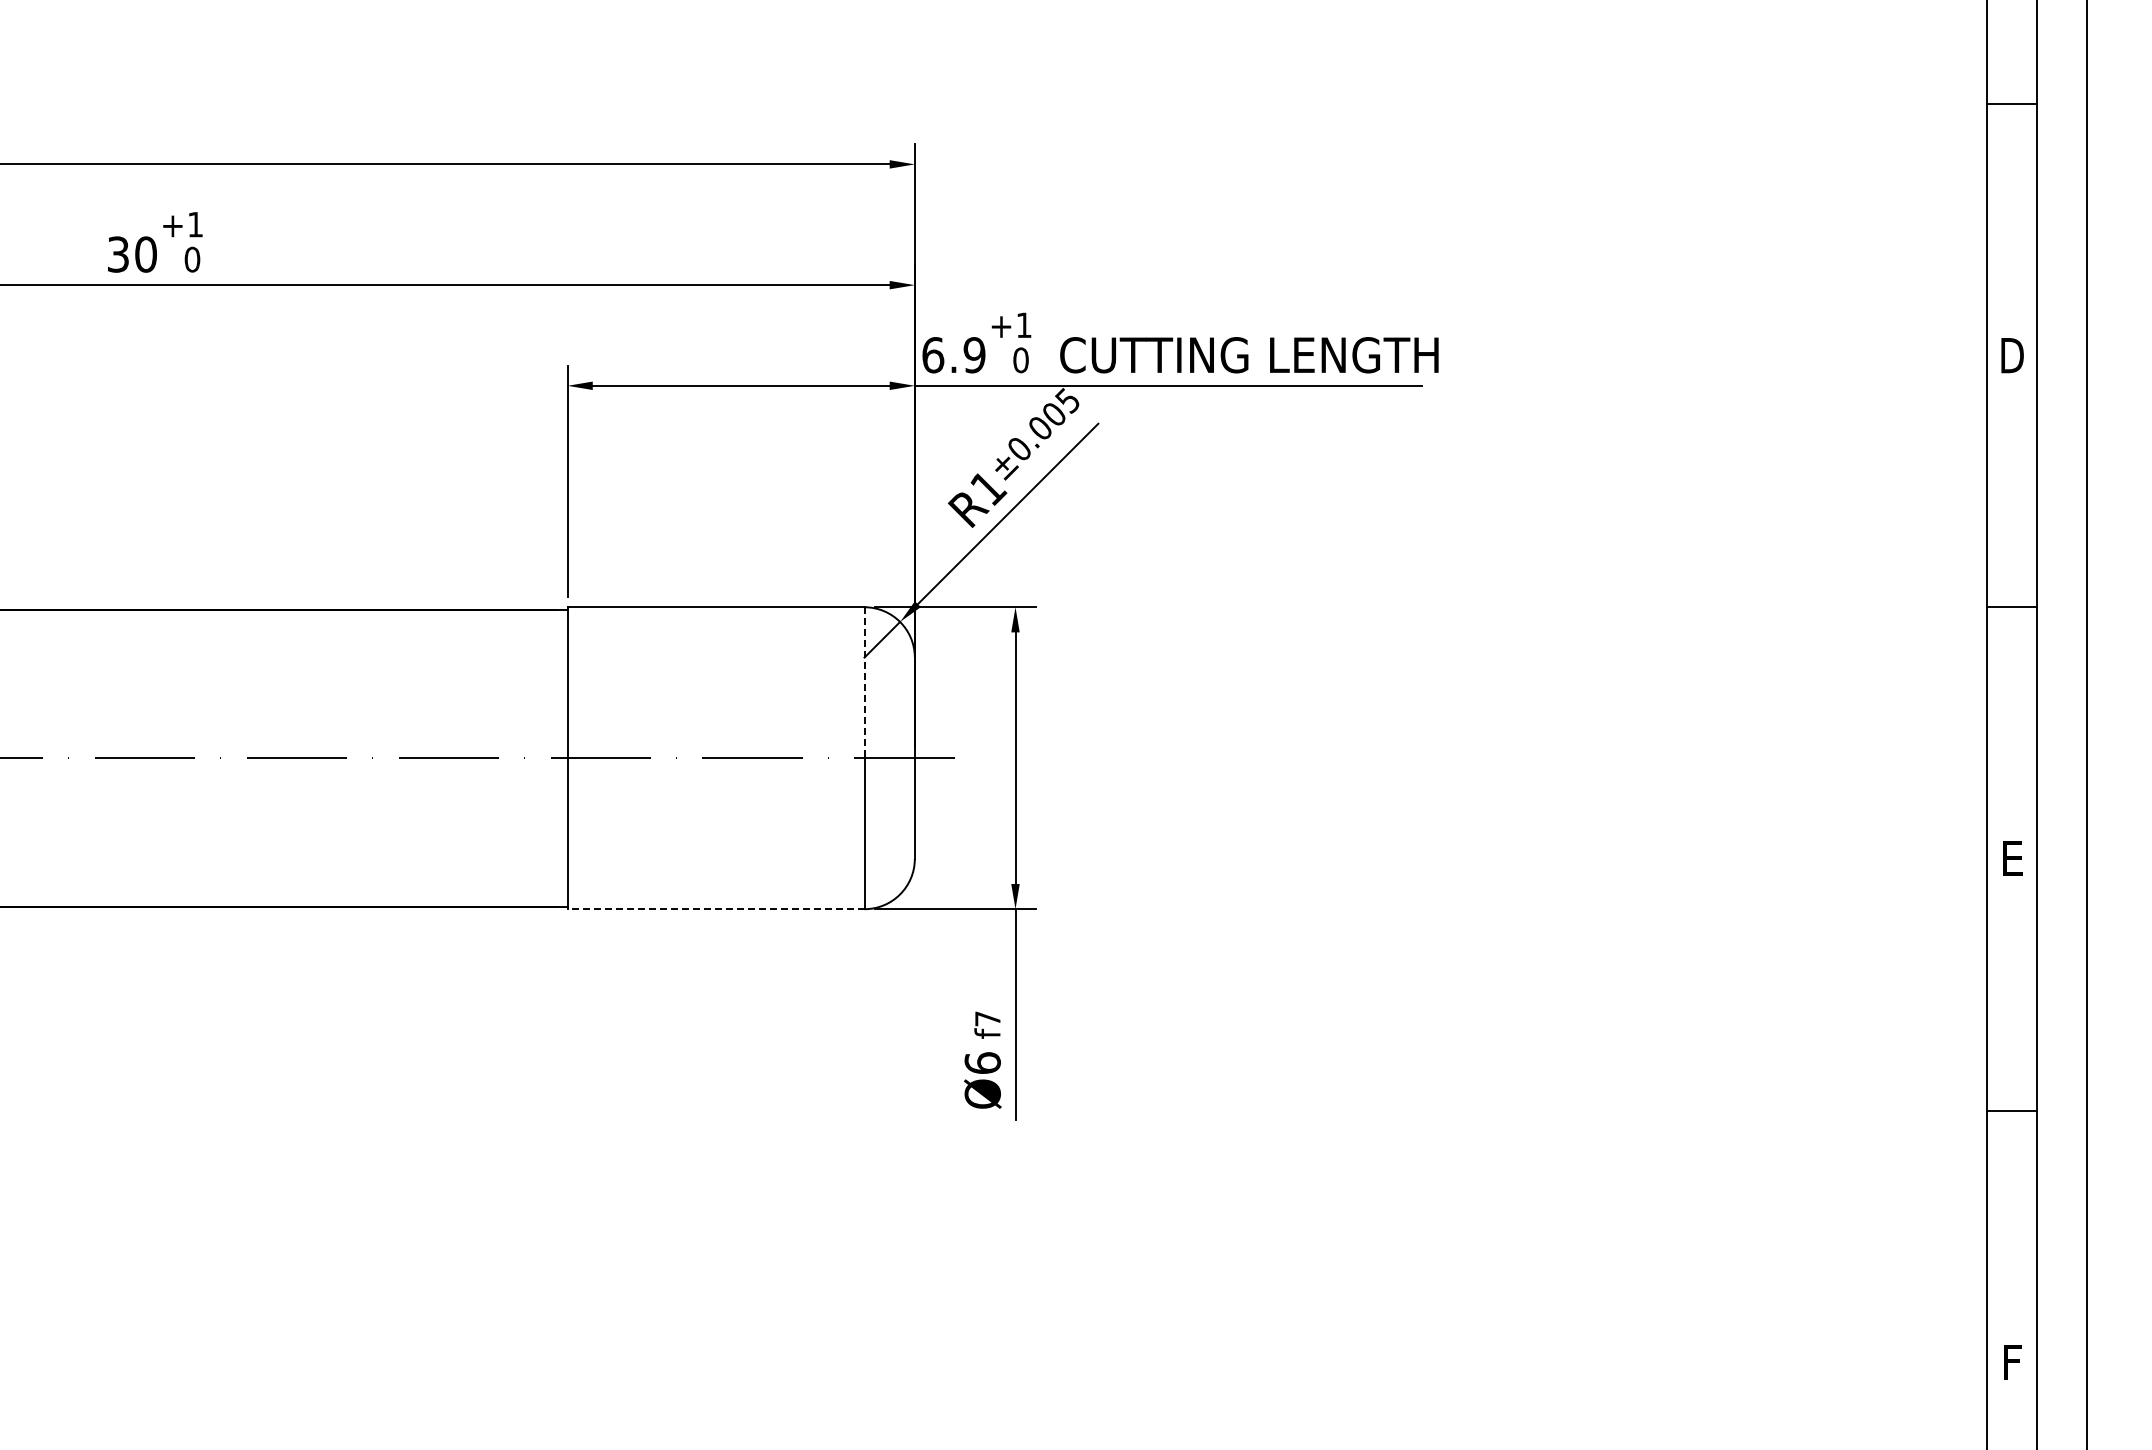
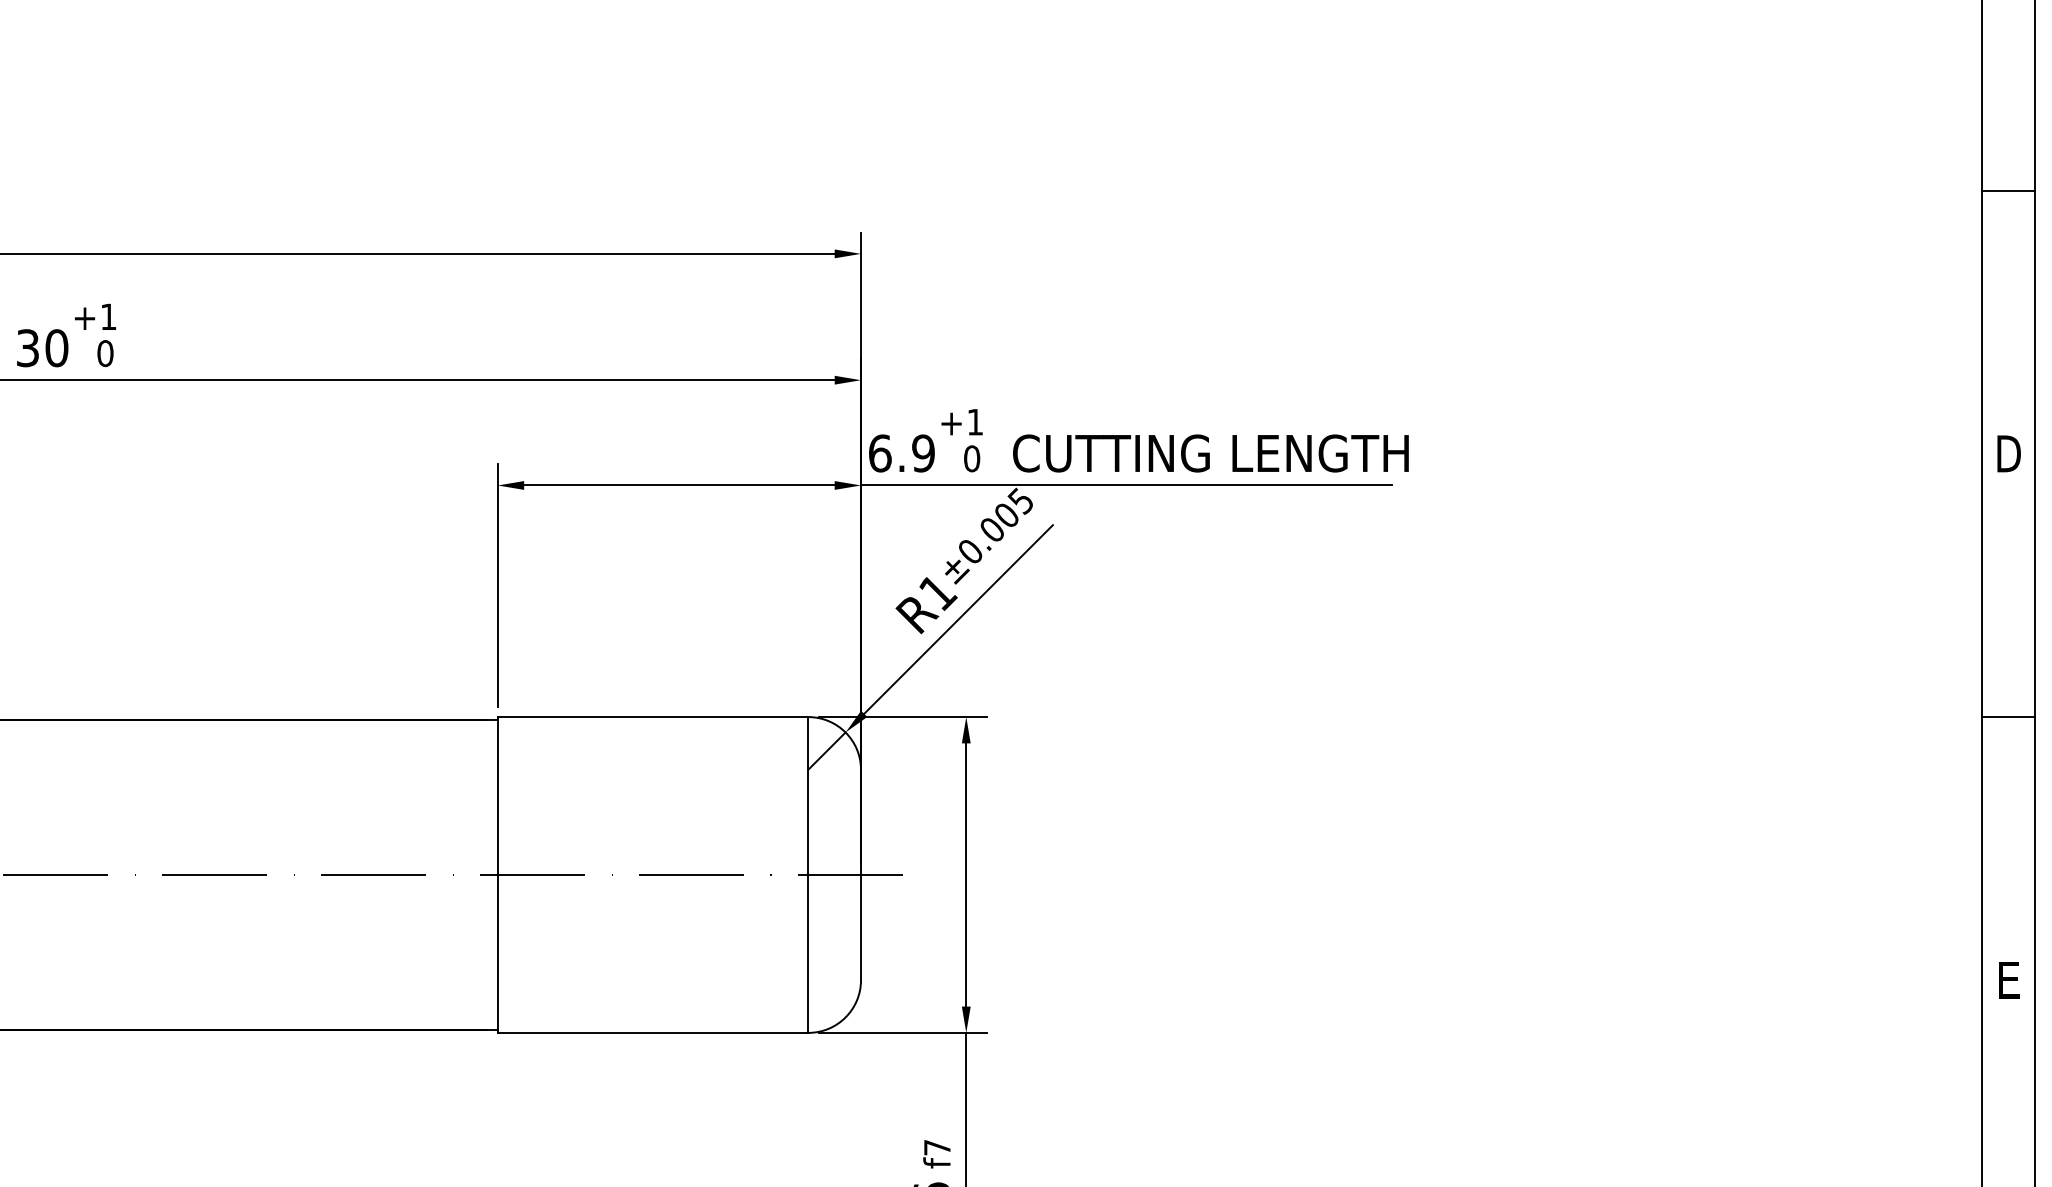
line: (864, 683) -> (808, 796), dashed -> solid
line: (715, 909) -> (652, 1033), dashed -> solid

